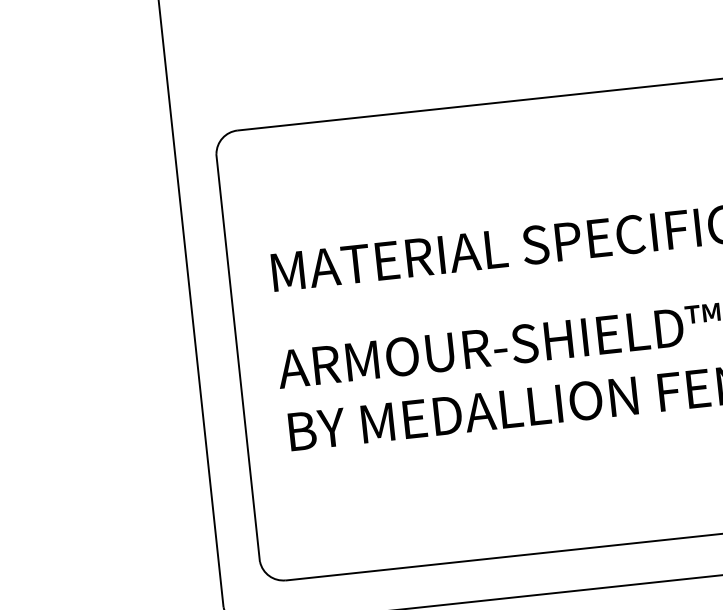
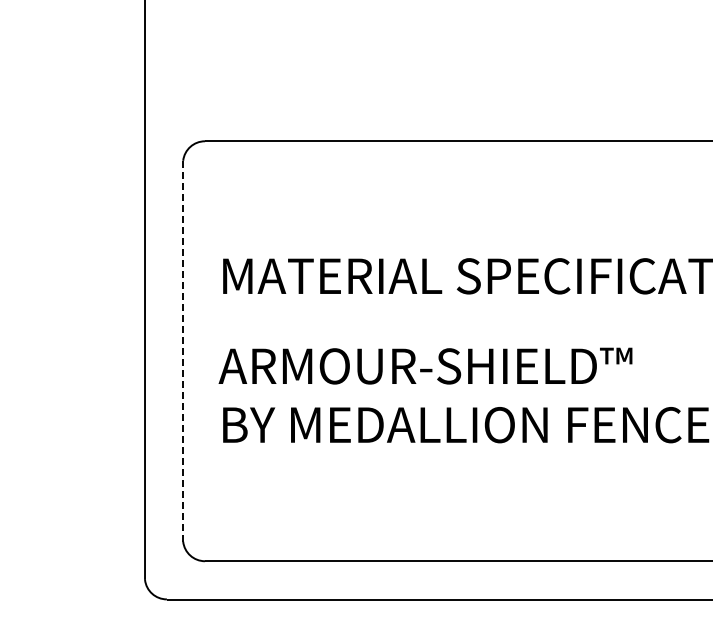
line: (238, 357) -> (183, 350), solid -> dashed

